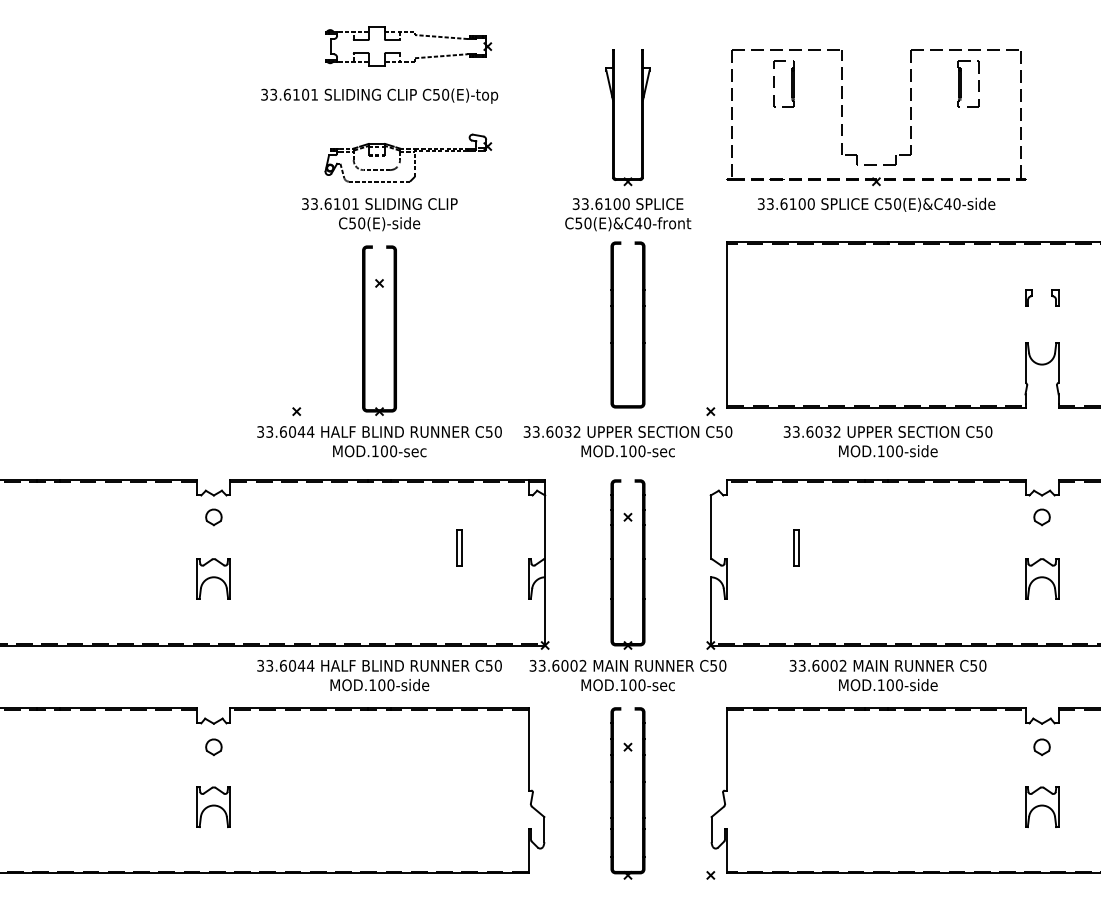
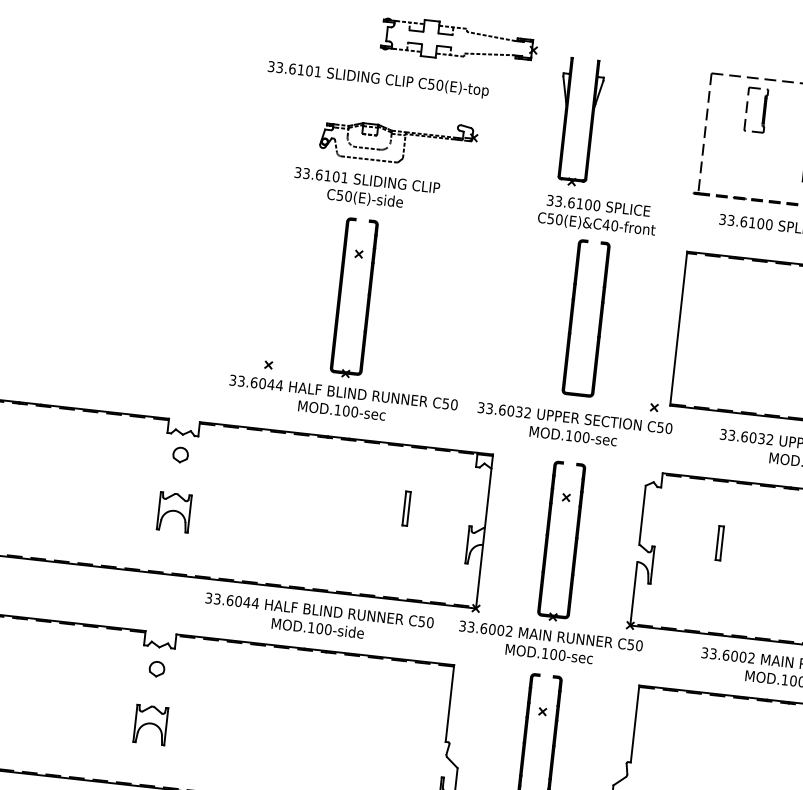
part: (400, 40) -> (452, 35), moved
part: (614, 117) -> (566, 120), moved

